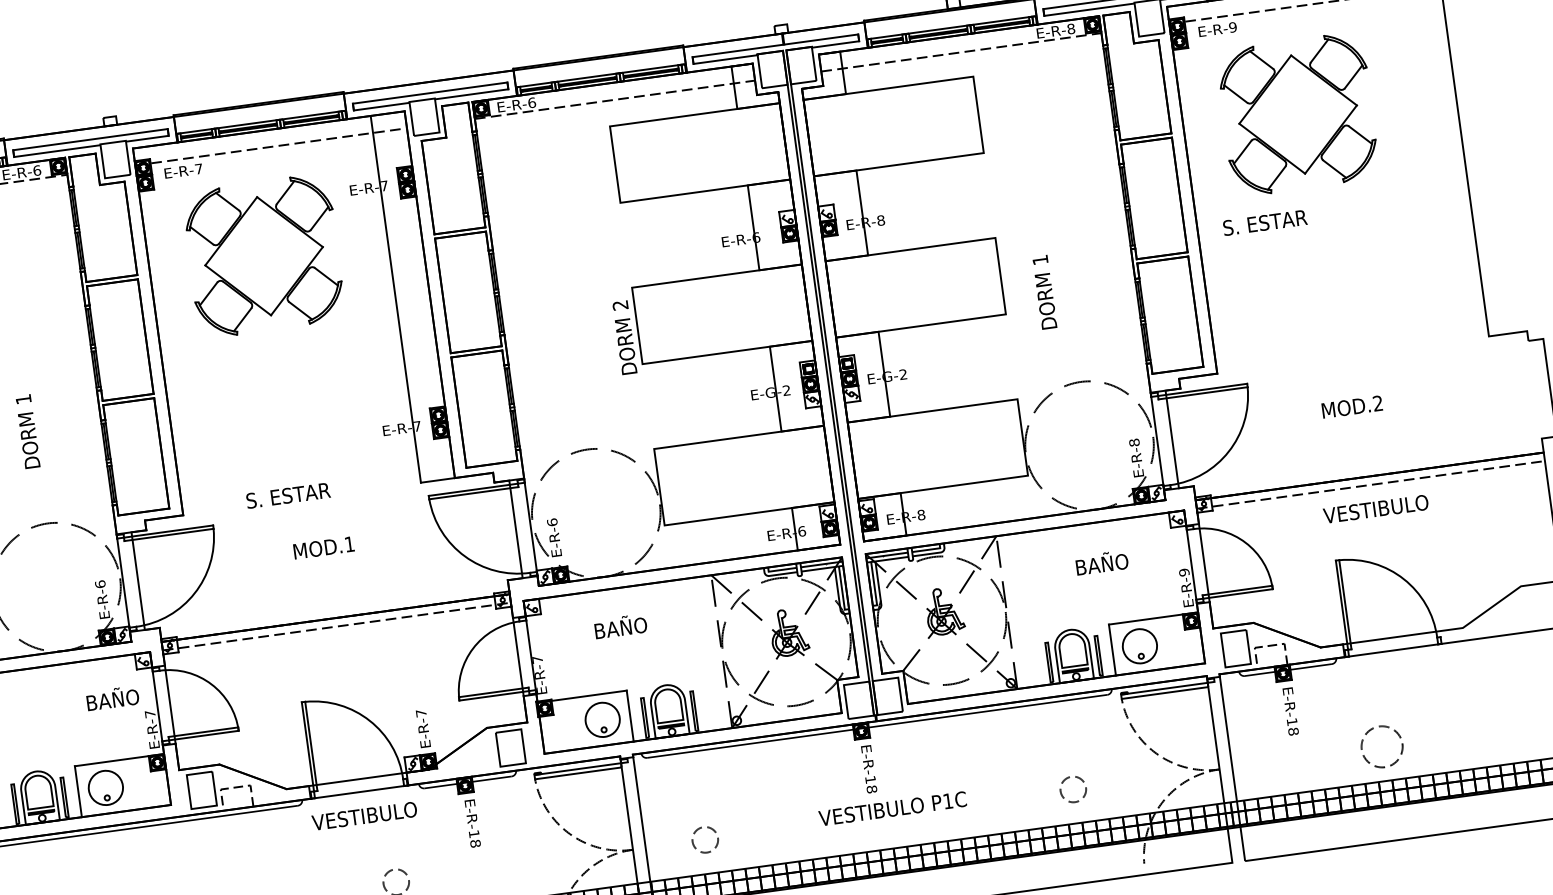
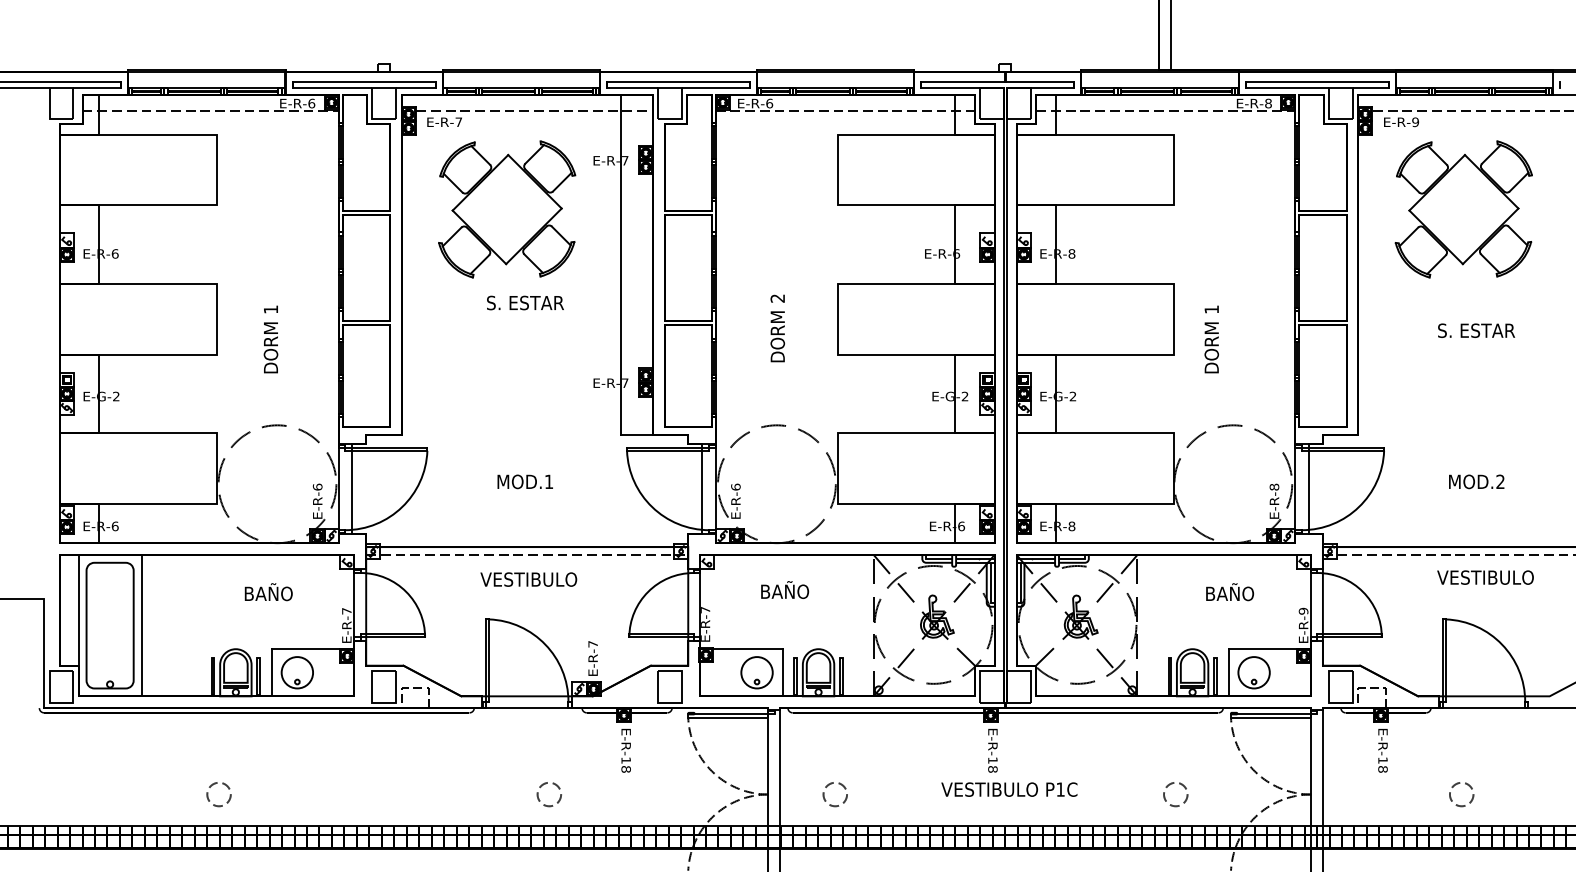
text: (1265, 222) -> (1476, 330), moved
text: (624, 337) -> (777, 328), moved
text: (288, 495) -> (525, 302), moved
text: (112, 698) -> (268, 592), moved
circle: (1382, 747) -> (1461, 794), size x0.62
text: (364, 816) -> (528, 579), moved

